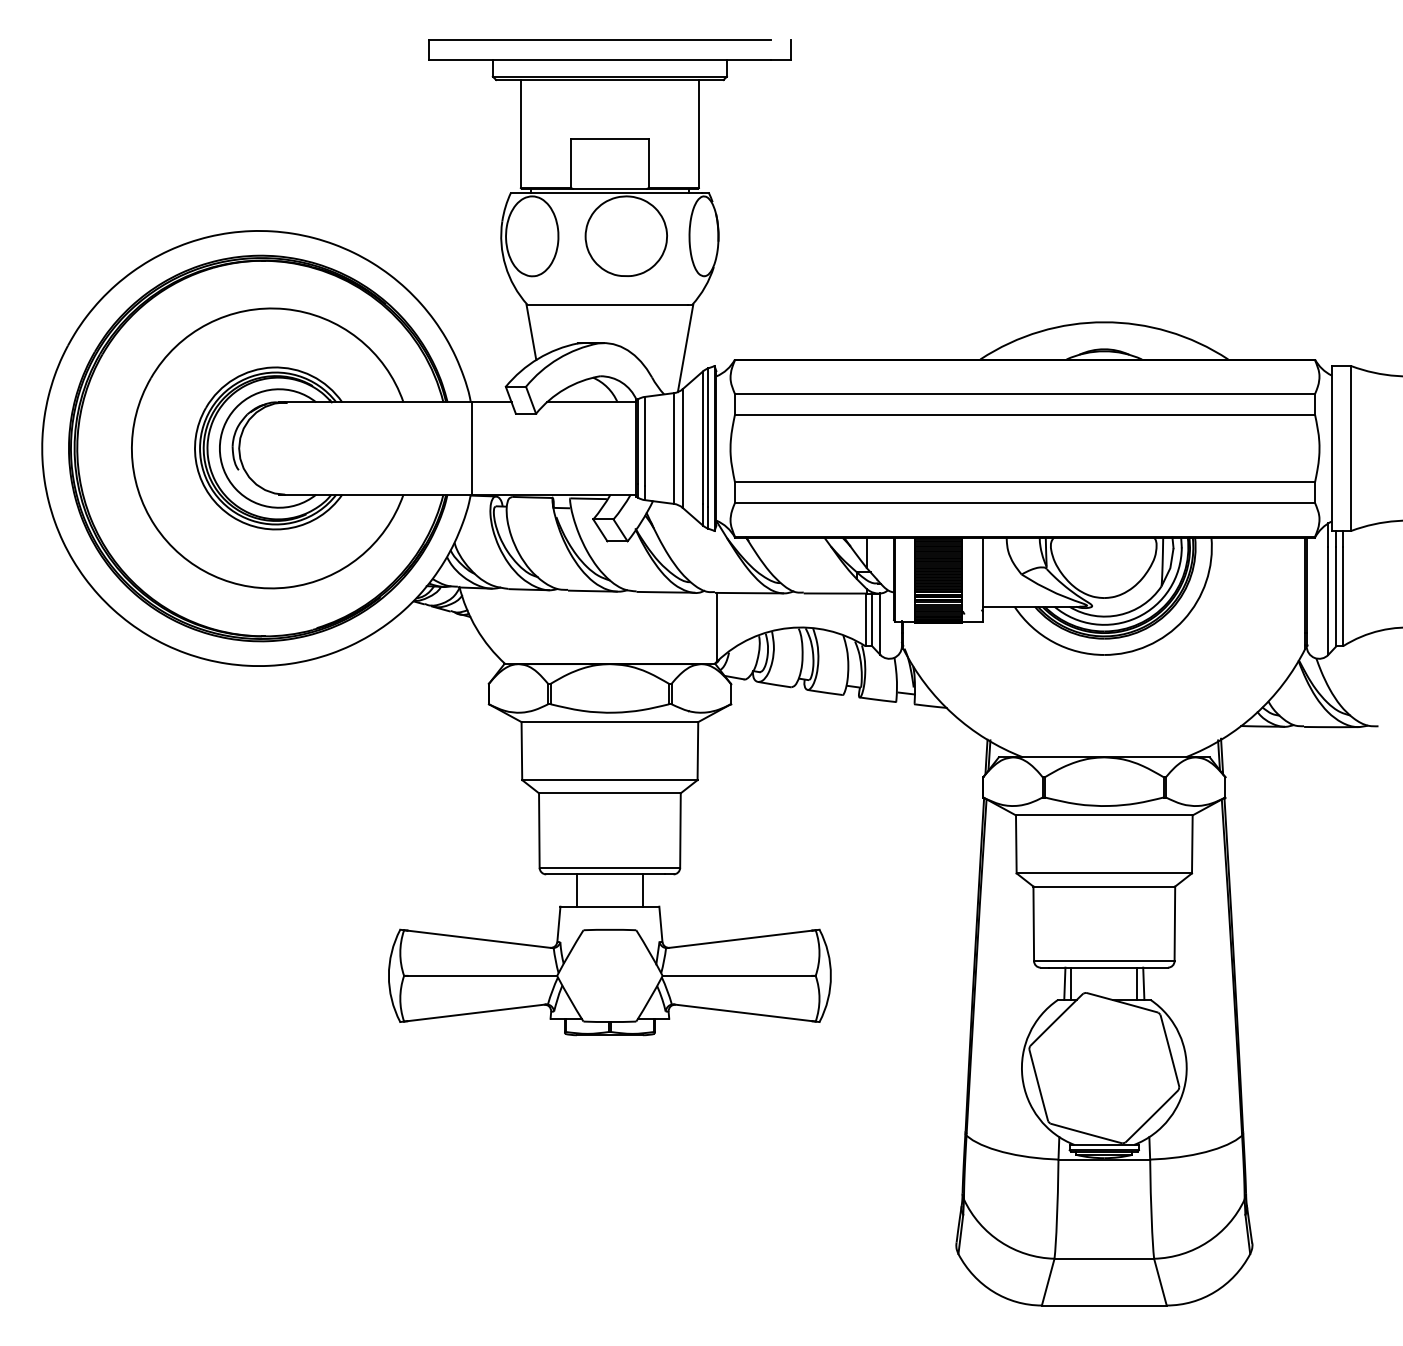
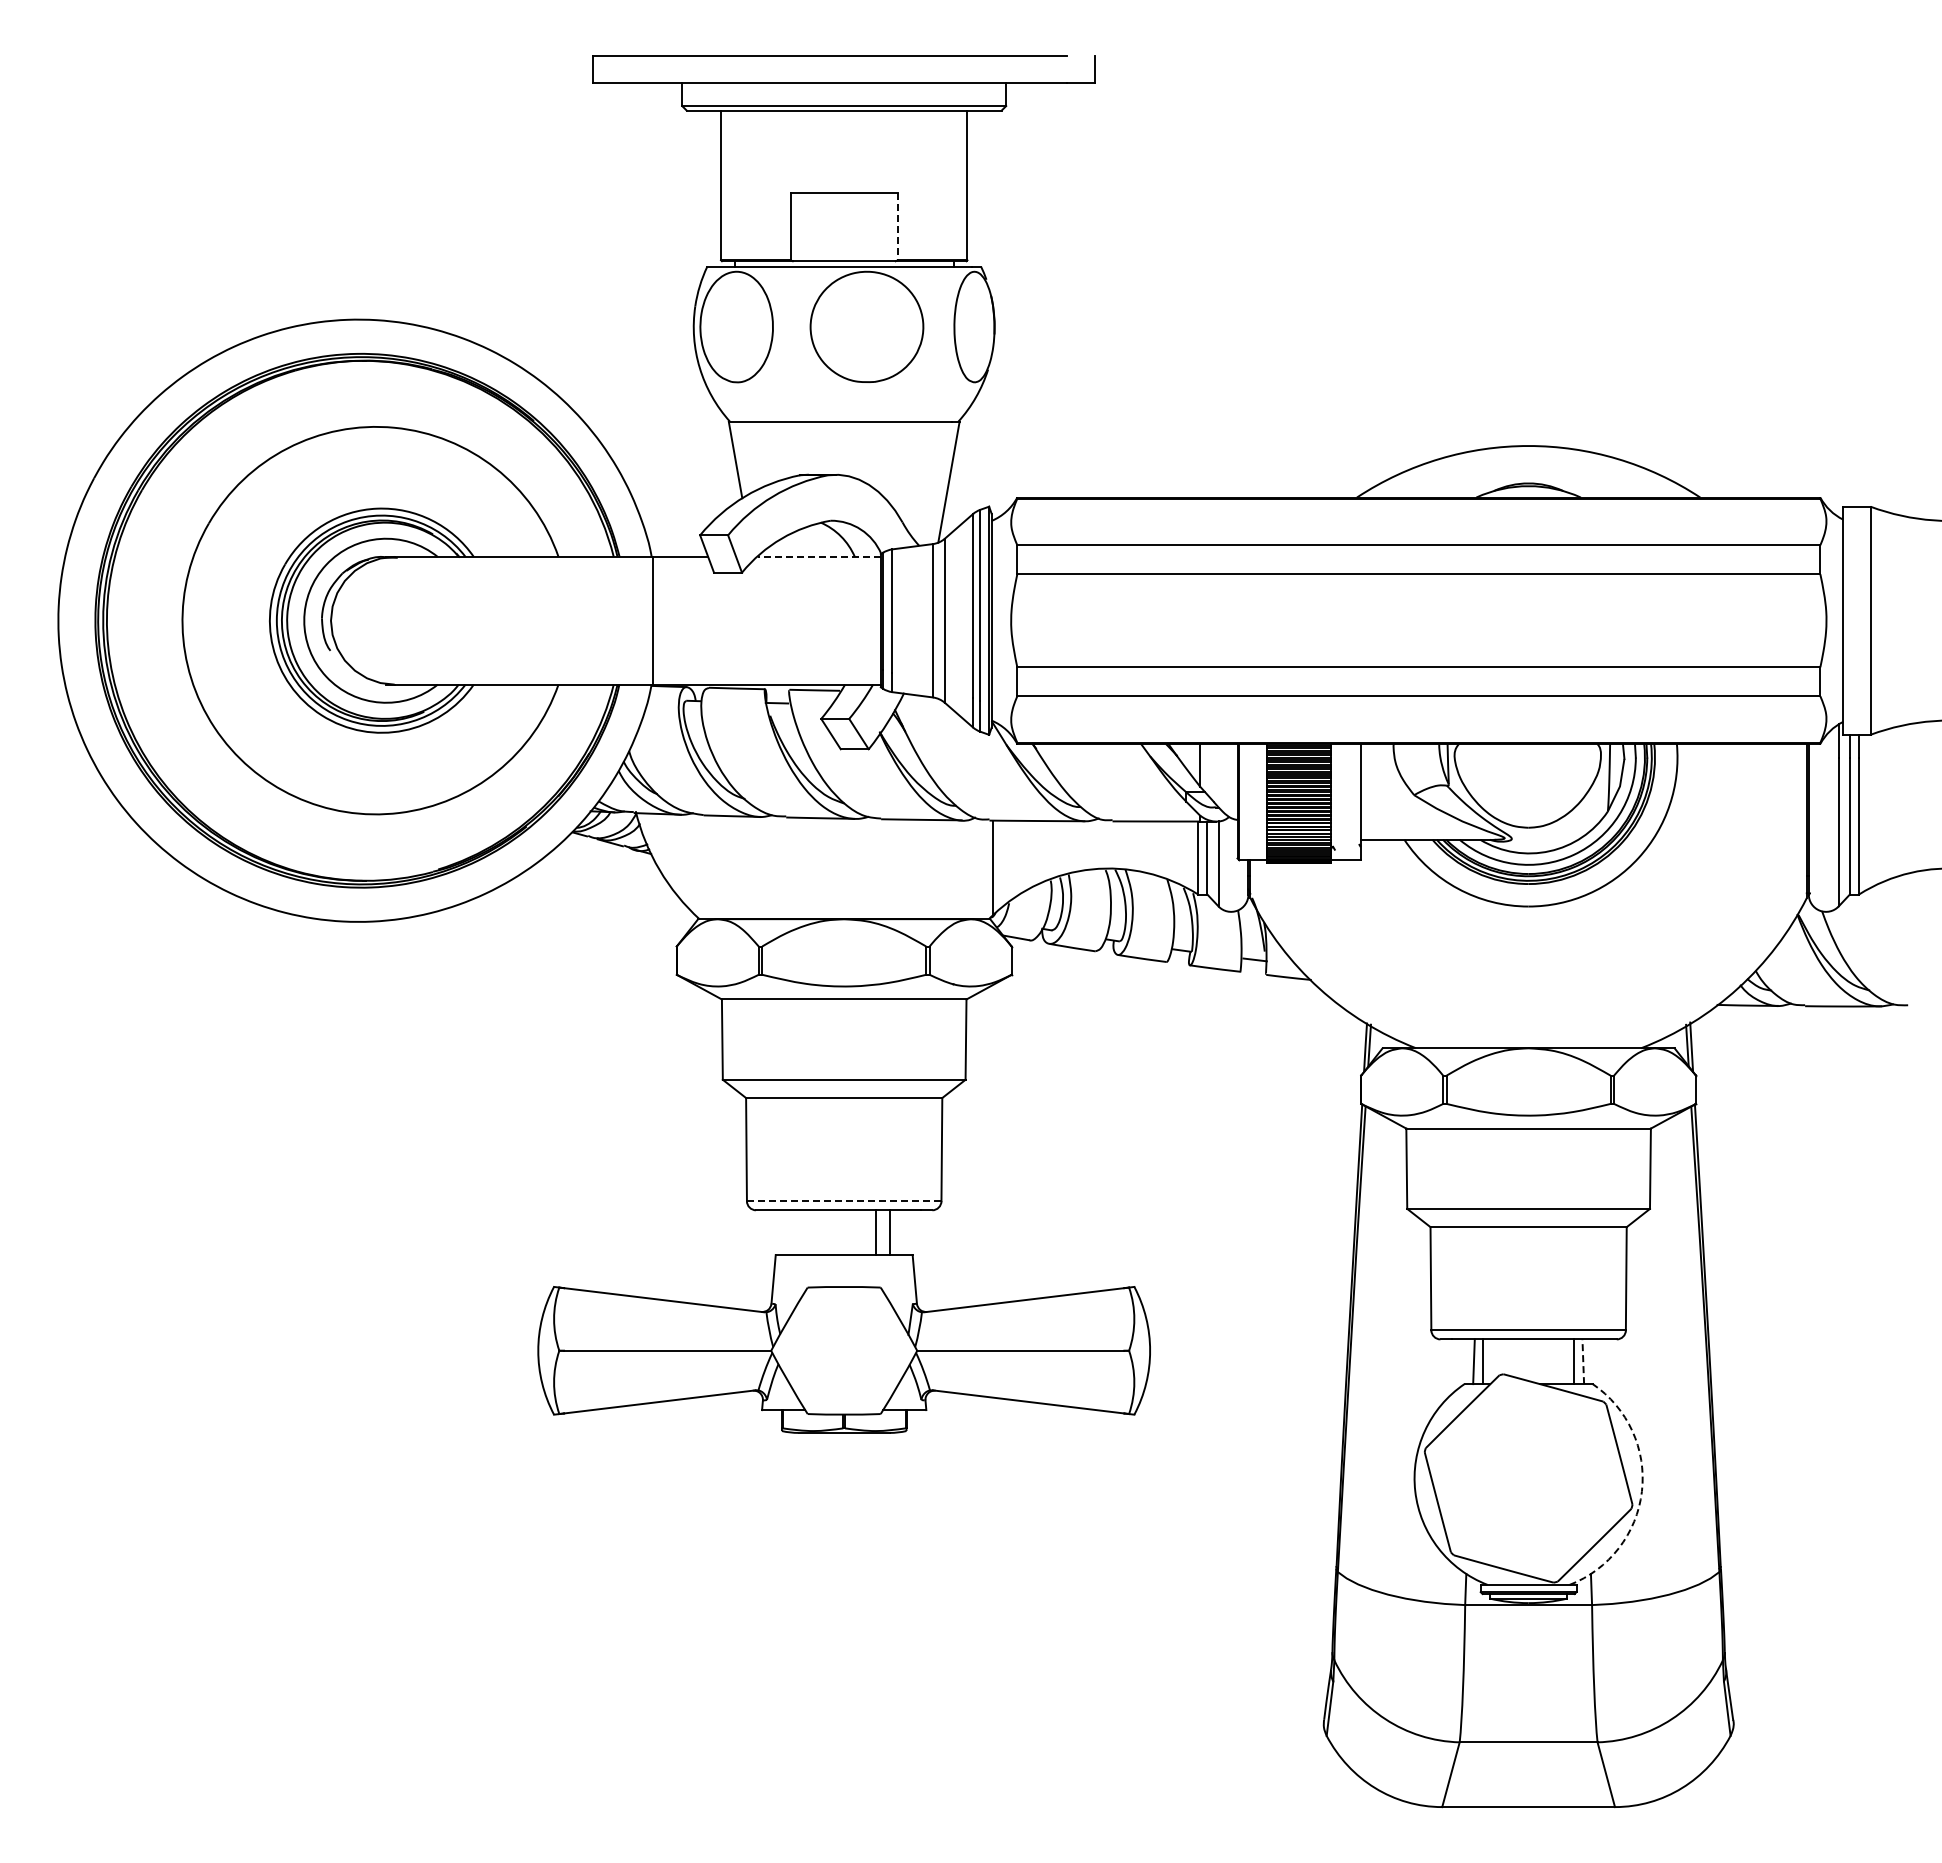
line: (648, 163) -> (897, 226), solid -> dashed
line: (592, 402) -> (819, 556), solid -> dashed
line: (610, 868) -> (844, 1201), solid -> dashed
line: (576, 890) -> (875, 1232), moved
line: (1143, 983) -> (1583, 1361), solid -> dashed
arc: (1185, 1077) -> (1641, 1491), solid -> dashed

